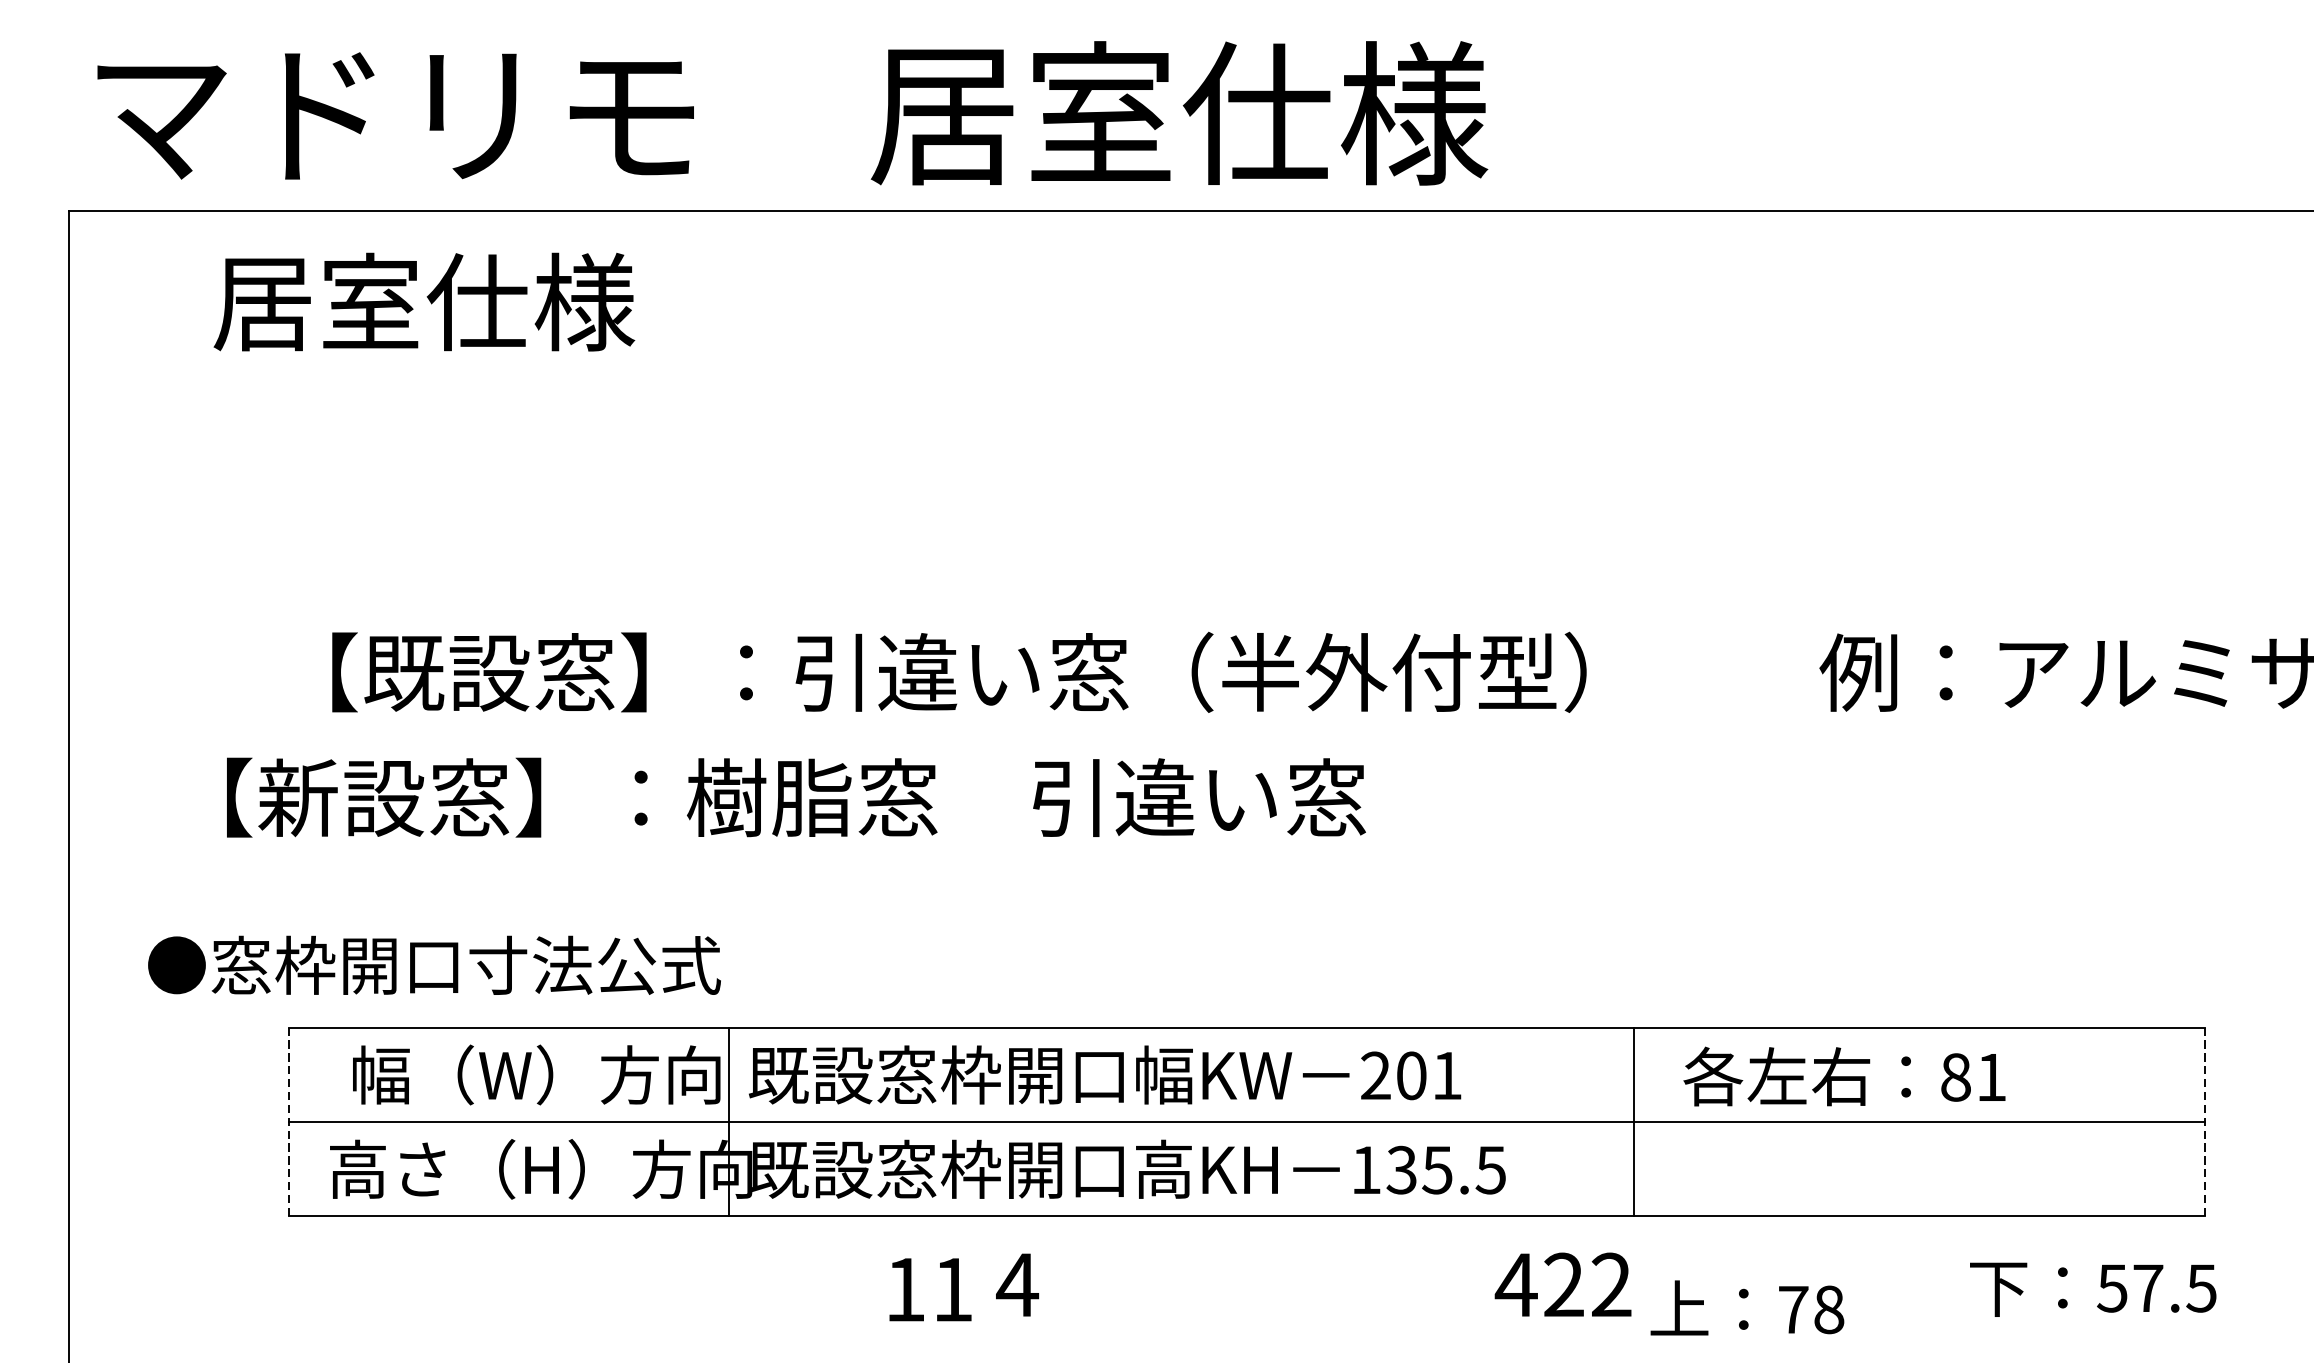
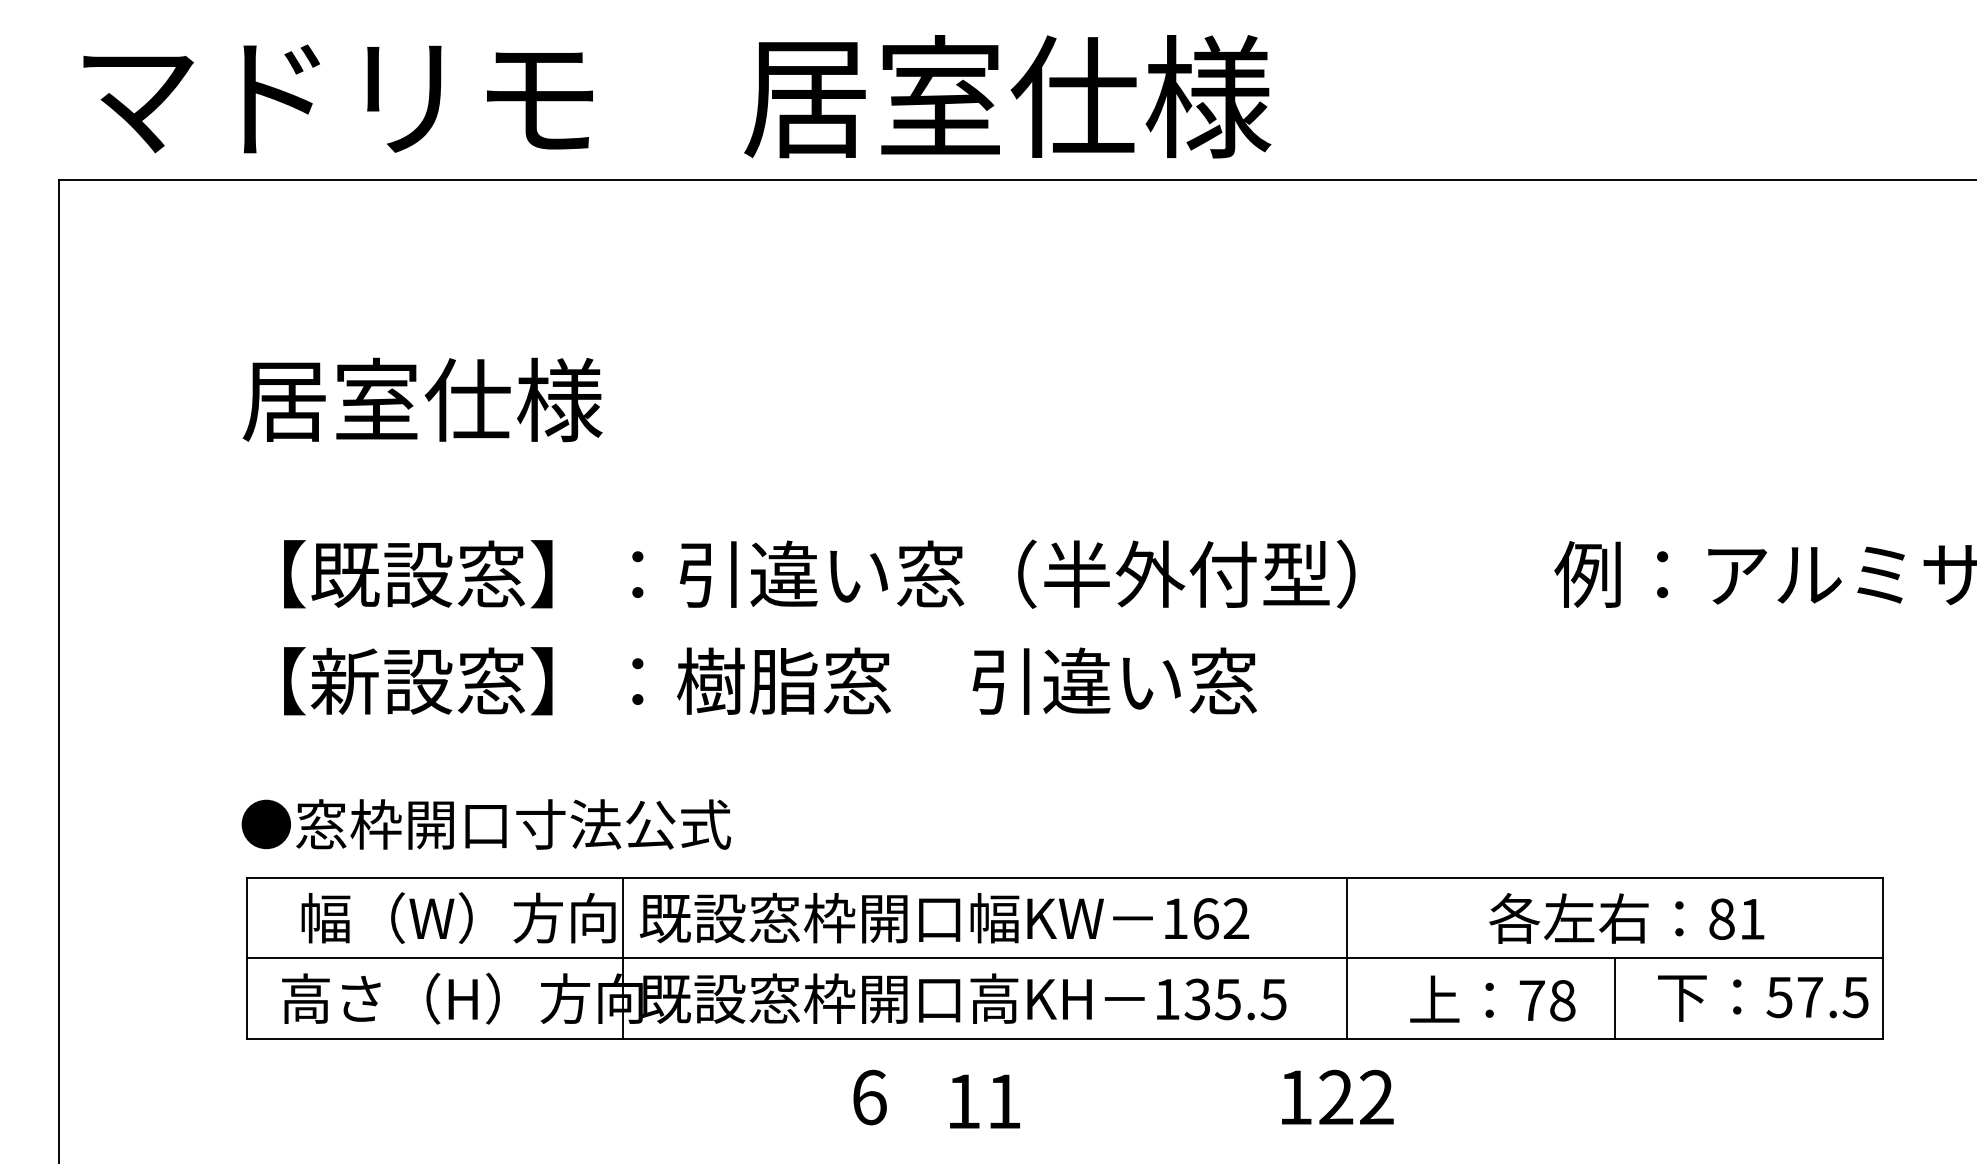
text: (424, 301) -> (422, 399), moved
text: (796, 797) -> (770, 681), moved
text: (433, 965) -> (485, 824), moved
text: (1411, 1075) -> (1205, 918), 201 -> 162
text: (1844, 1076) -> (1626, 918), moved
line: (1633, 1121) -> (1346, 957), moved
line: (289, 1122) -> (247, 958), dashed -> solid
line: (2204, 1122) -> (1883, 958), dashed -> solid
line: (1891, 1169) -> (1615, 998), added
text: (1017, 1284) -> (869, 1097), 4 -> 6
text: (1516, 1284) -> (1295, 1097), 422 -> 122
text: (929, 1289) -> (984, 1101), moved
text: (2093, 1289) -> (1763, 998), moved
text: (1747, 1307) -> (1492, 998), moved

